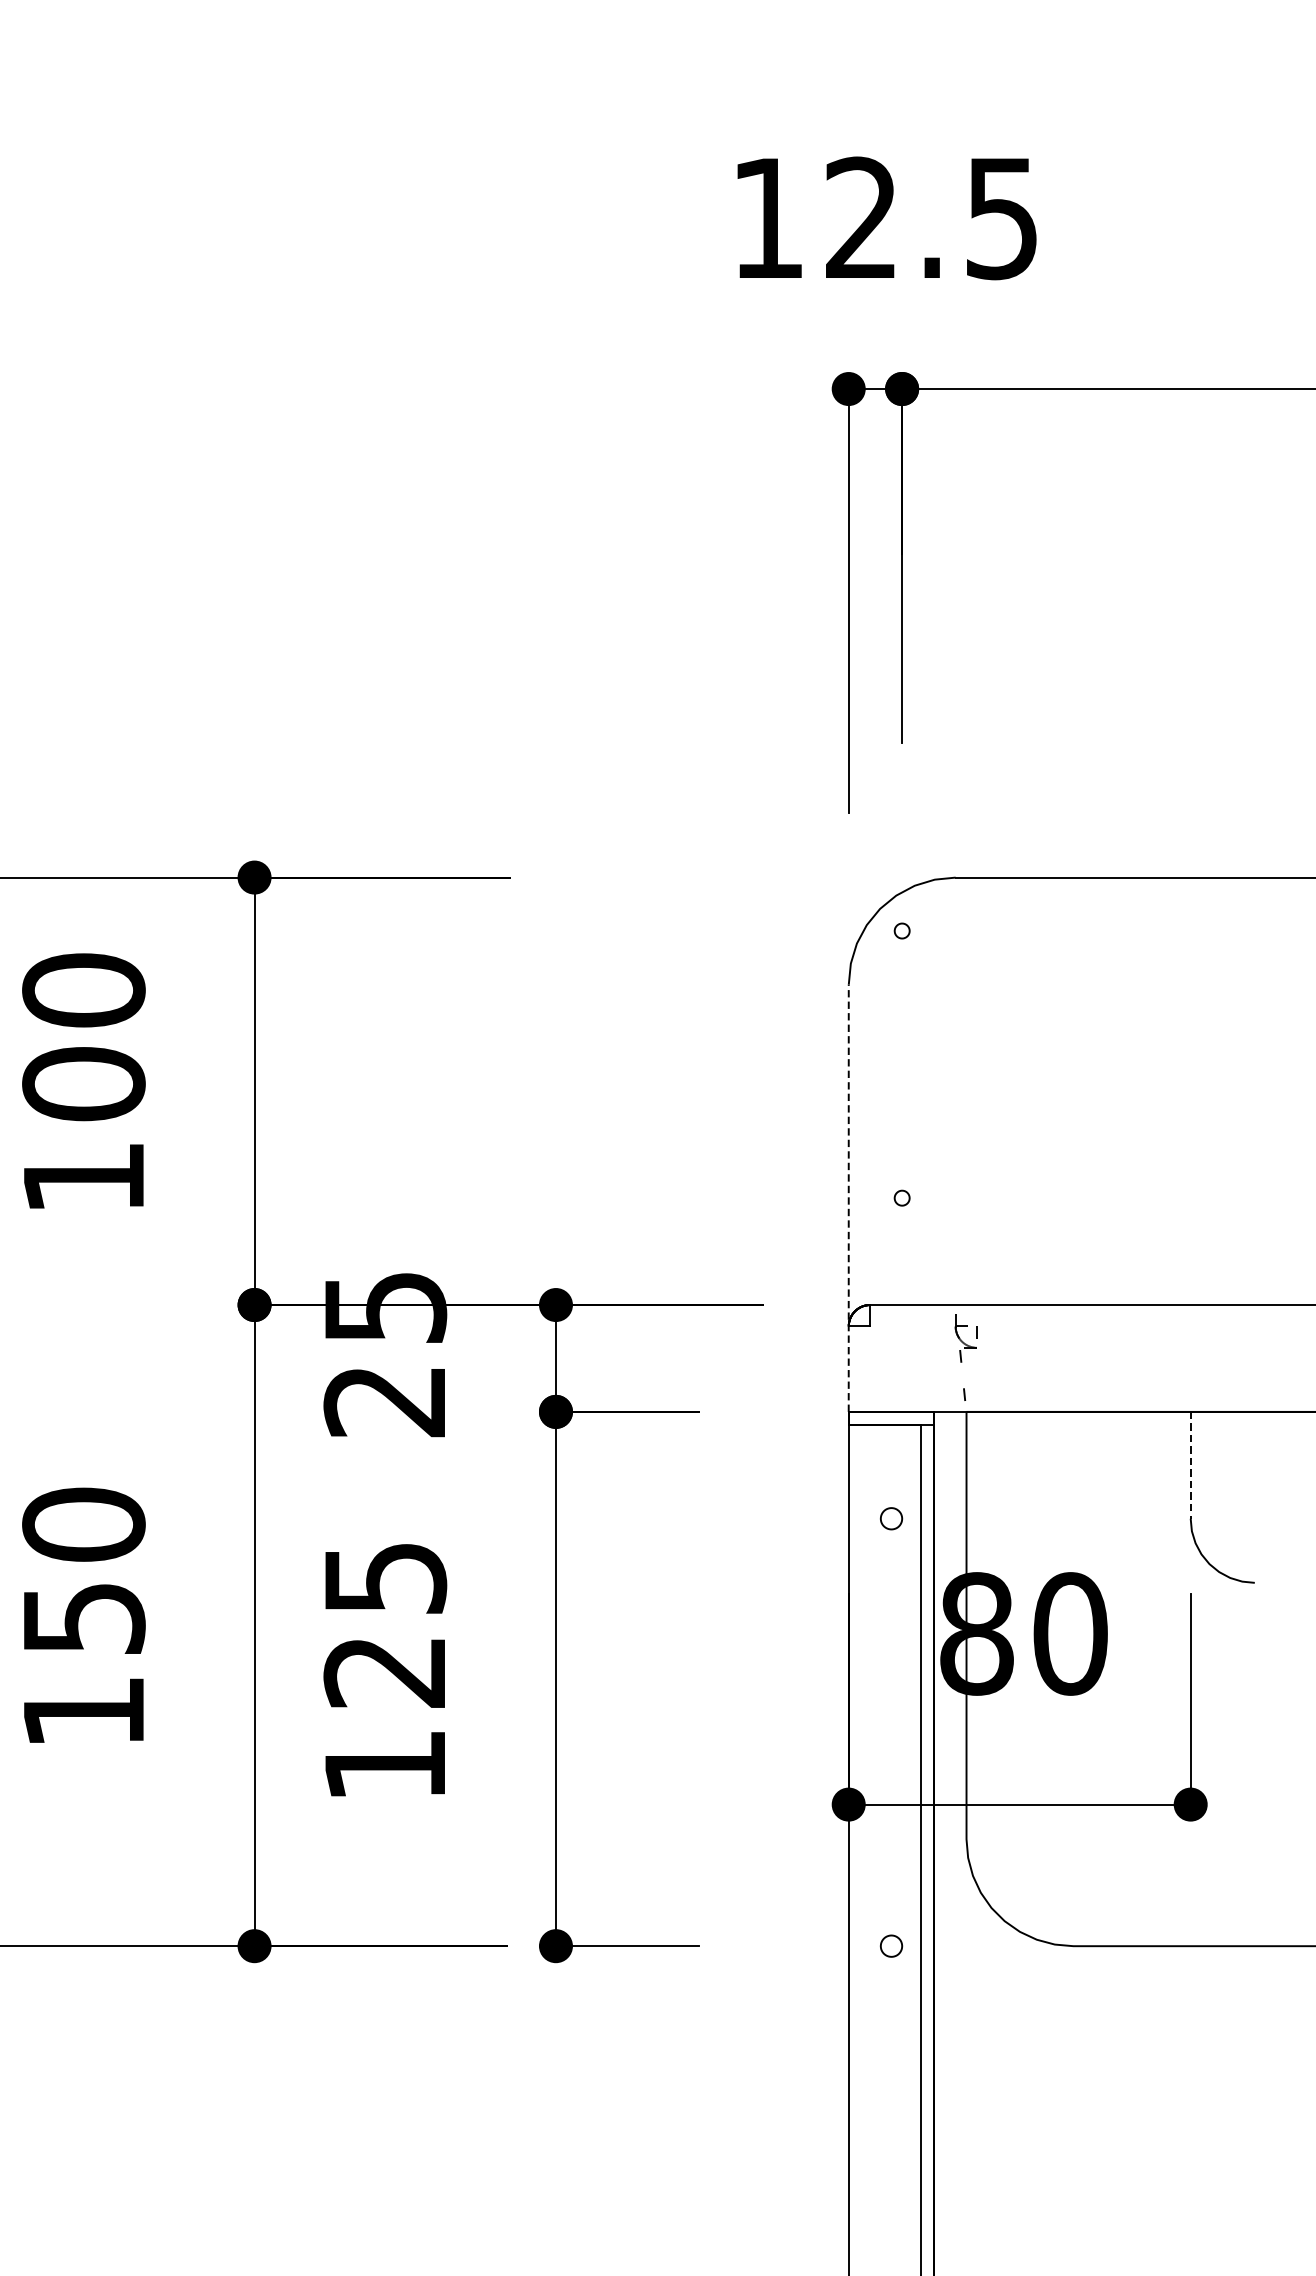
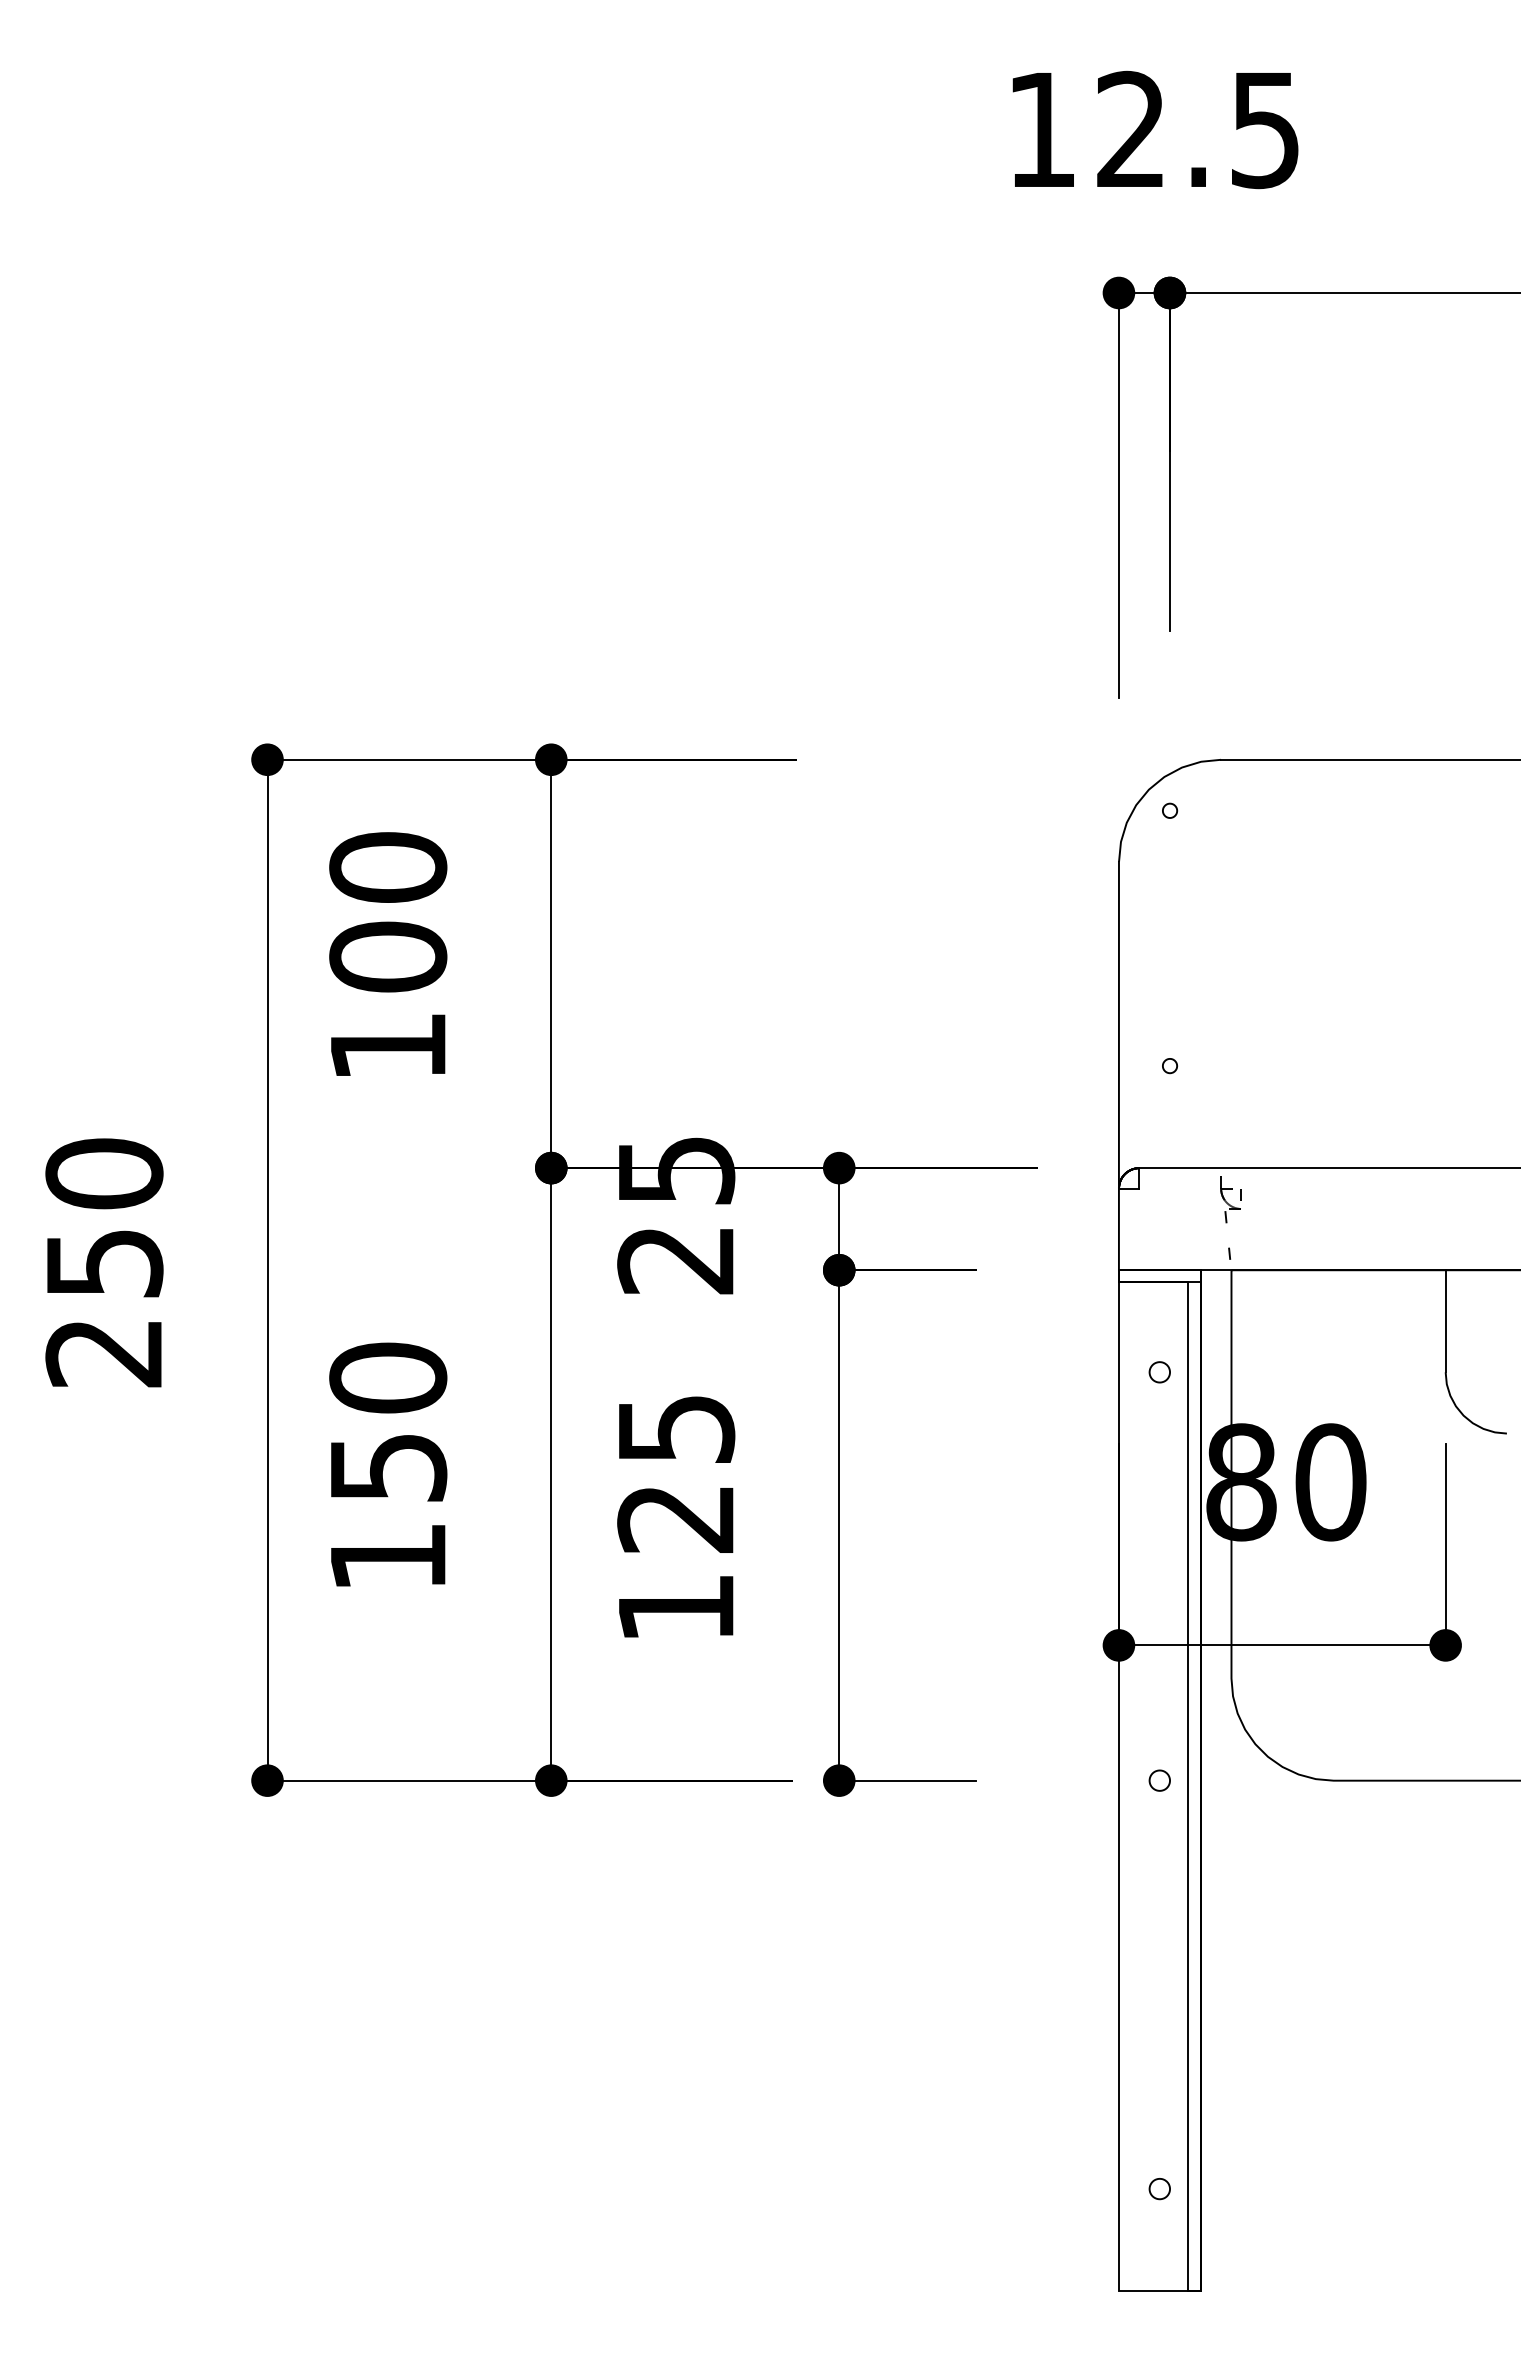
line: (848, 1197) -> (1118, 1065), dashed -> solid
line: (1190, 1465) -> (1445, 1321), dashed -> solid

